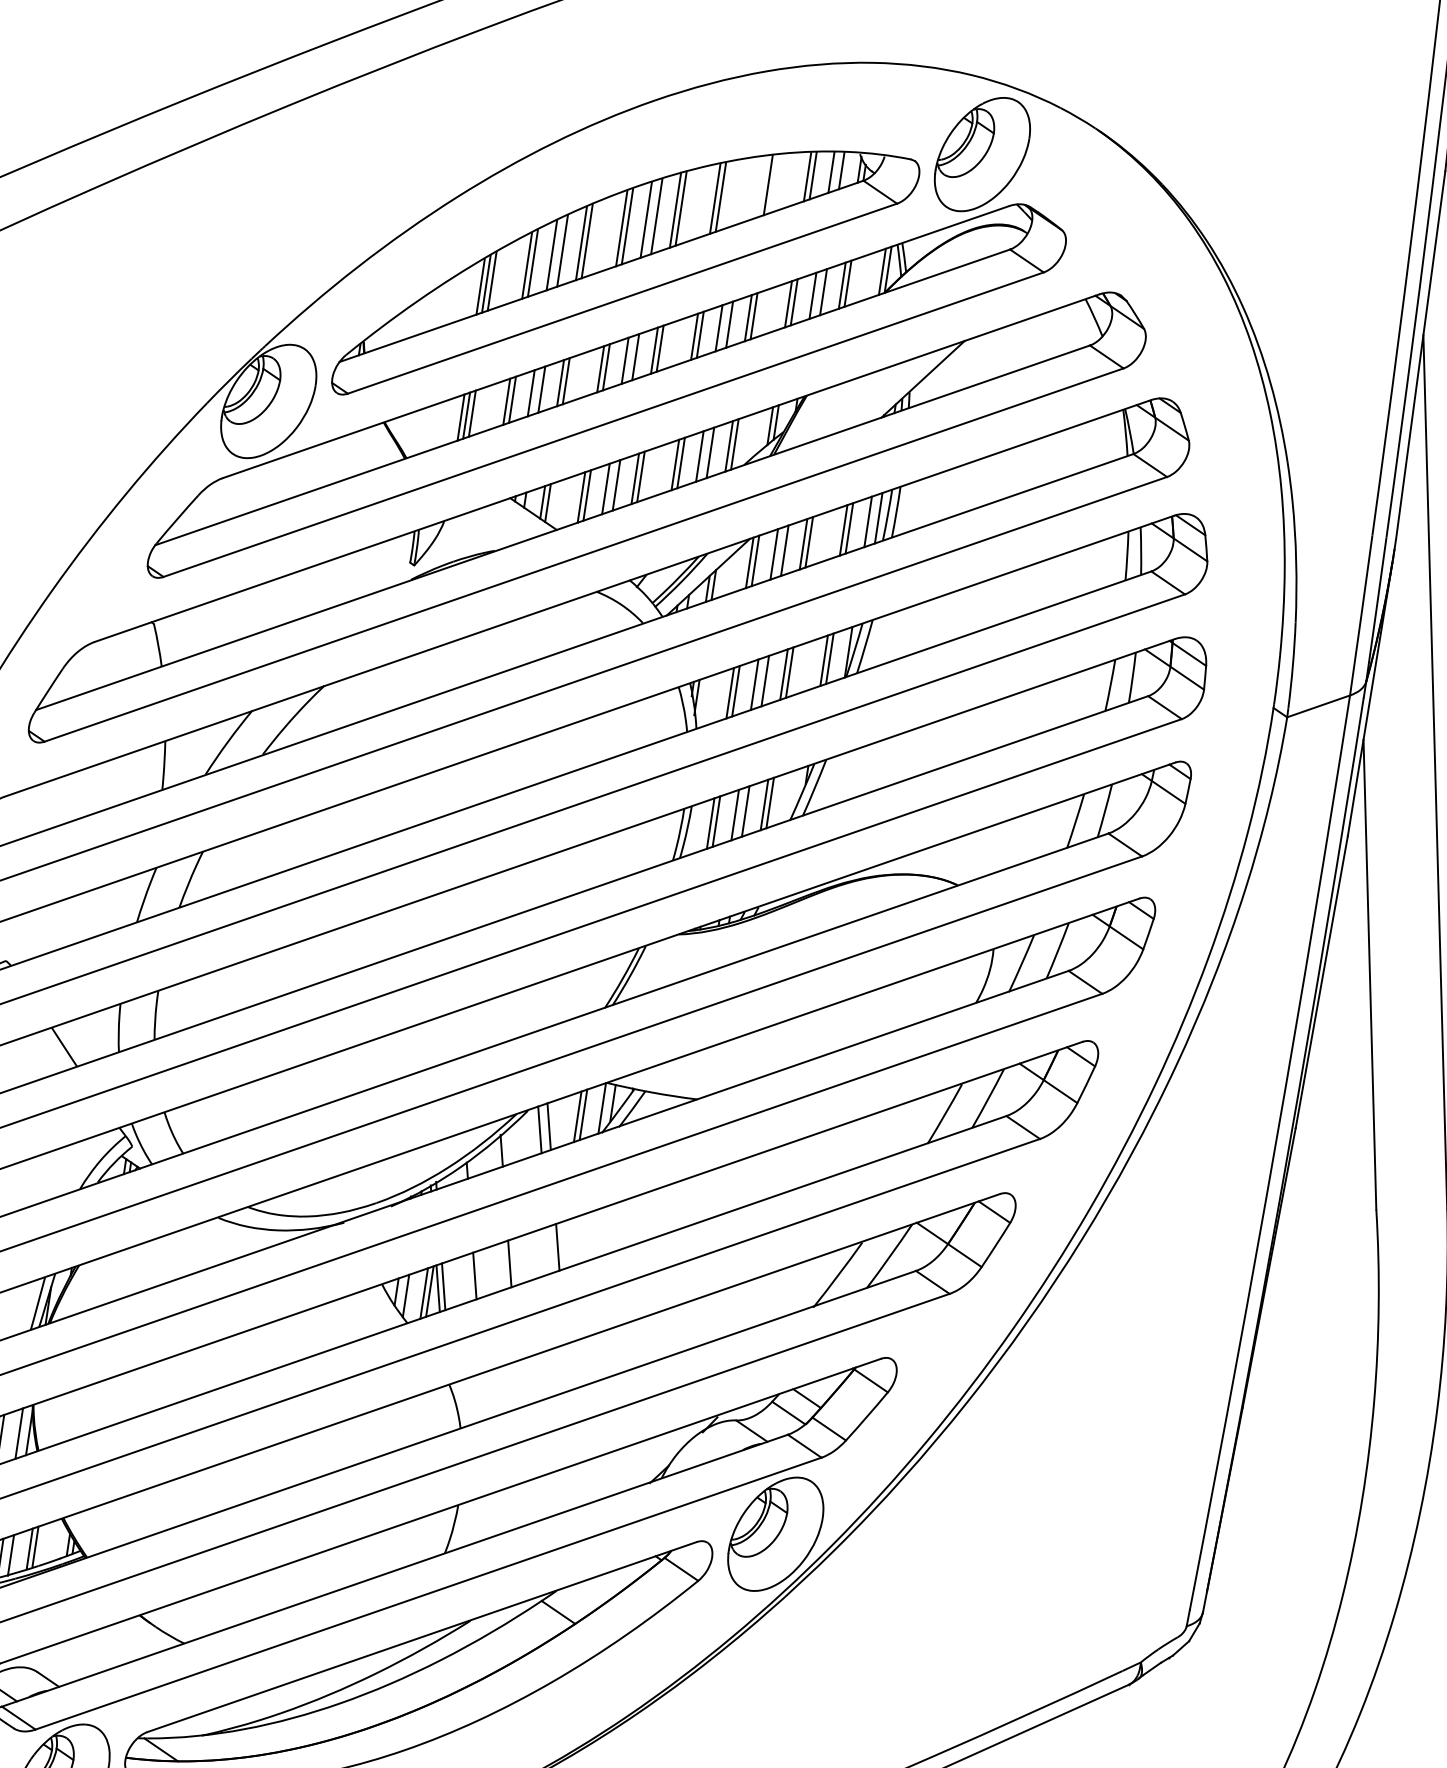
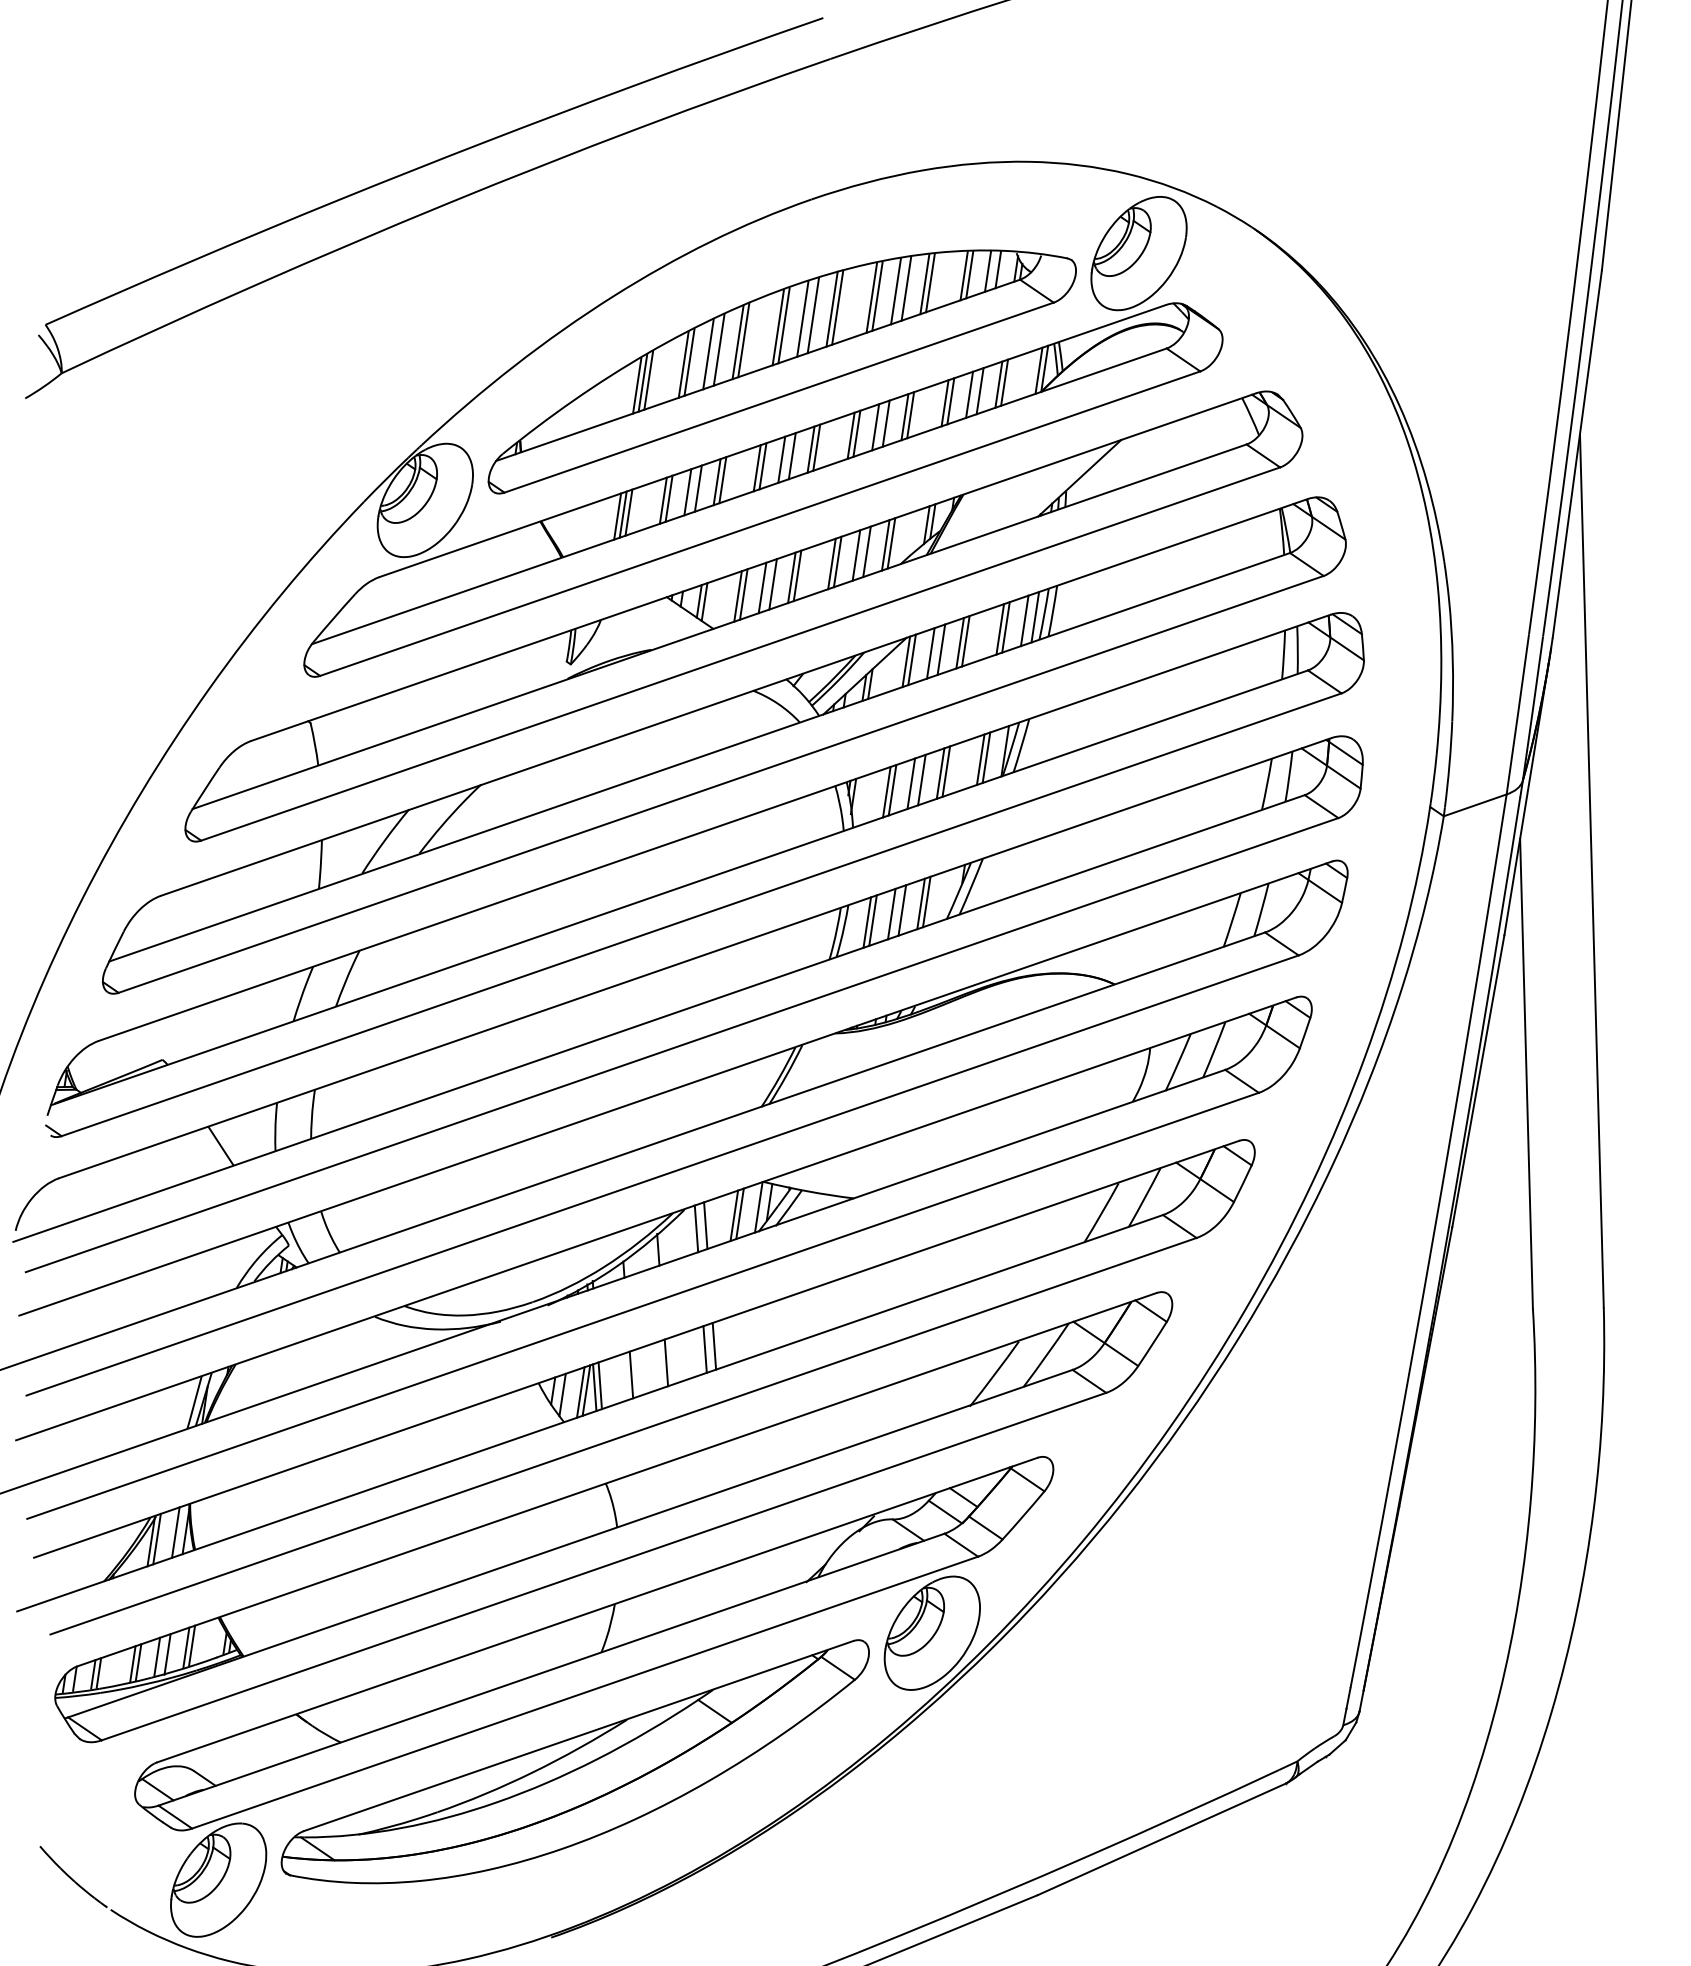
line: (773, 184) -> (930, 283), added
line: (749, 189) -> (906, 288), added
line: (738, 192) -> (895, 291), added
line: (547, 1250) -> (704, 1349), added

